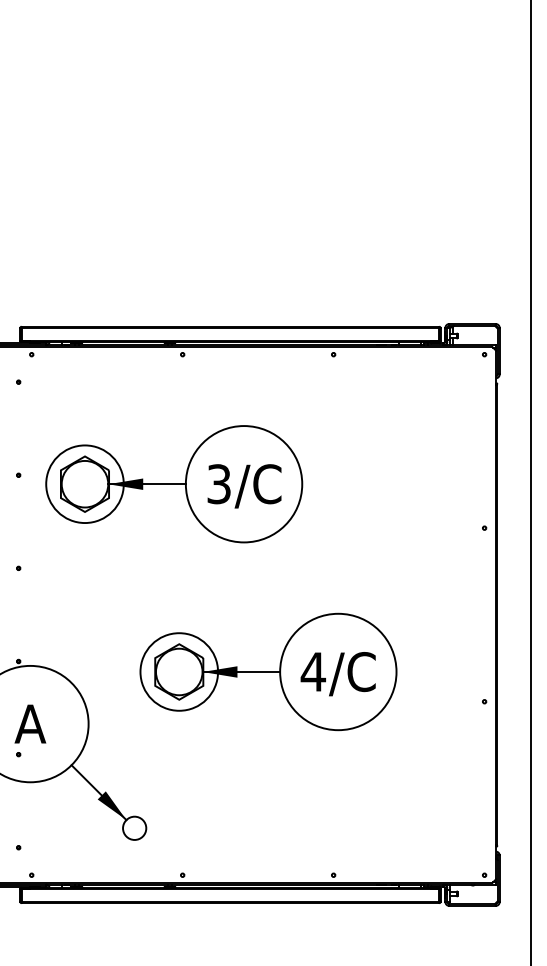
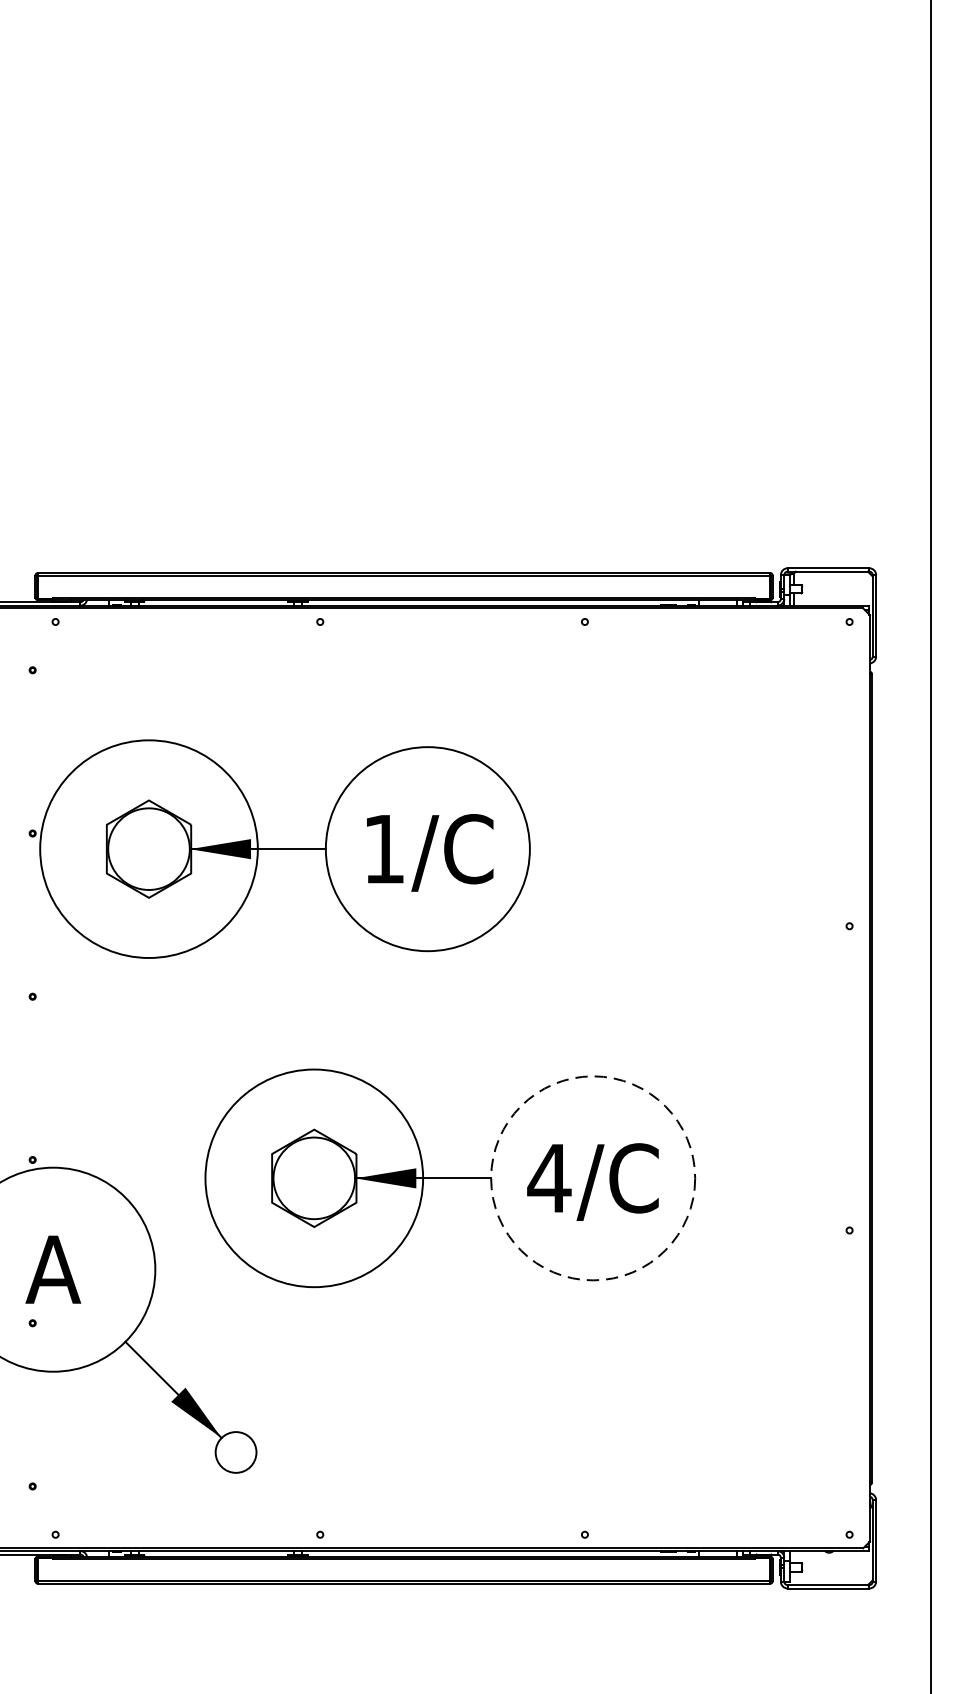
circle: (84, 484) -> (148, 849), size x1.6
text: (218, 484) -> (383, 849), 3/C -> 1/C
circle: (179, 671) -> (314, 1177), size x1.6
circle: (338, 671) -> (593, 1177), solid -> dashed

